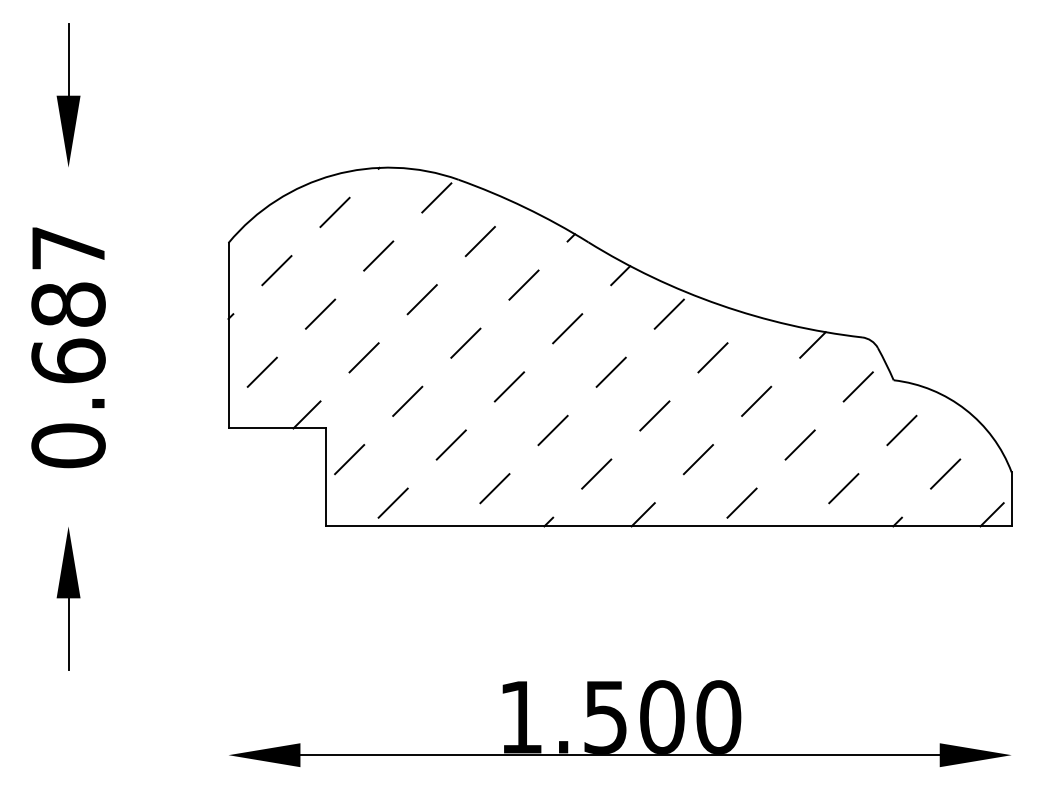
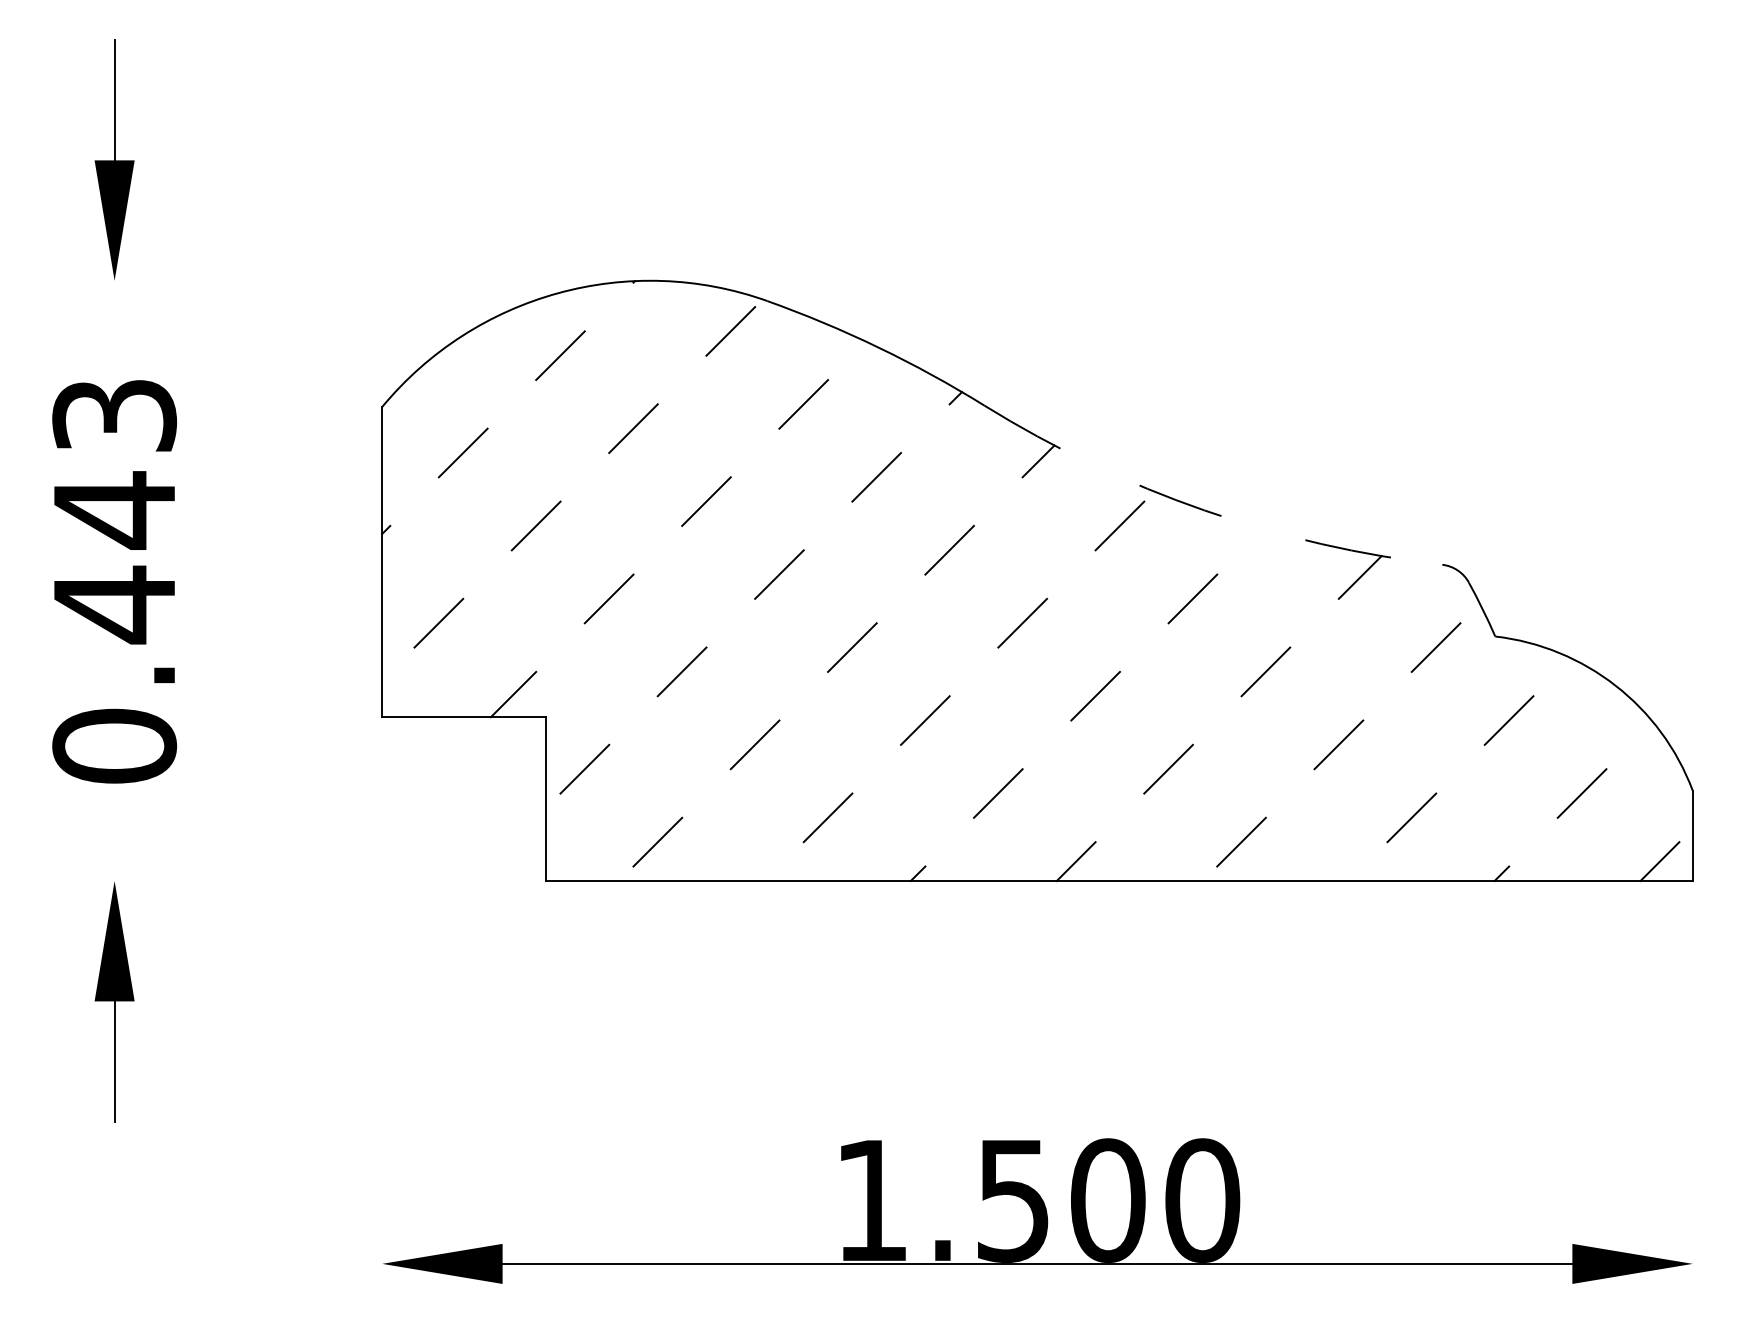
arc: (719, 304) -> (1203, 509), solid -> dashed
text: (68, 305) -> (114, 511), 0.687 -> 0.443

